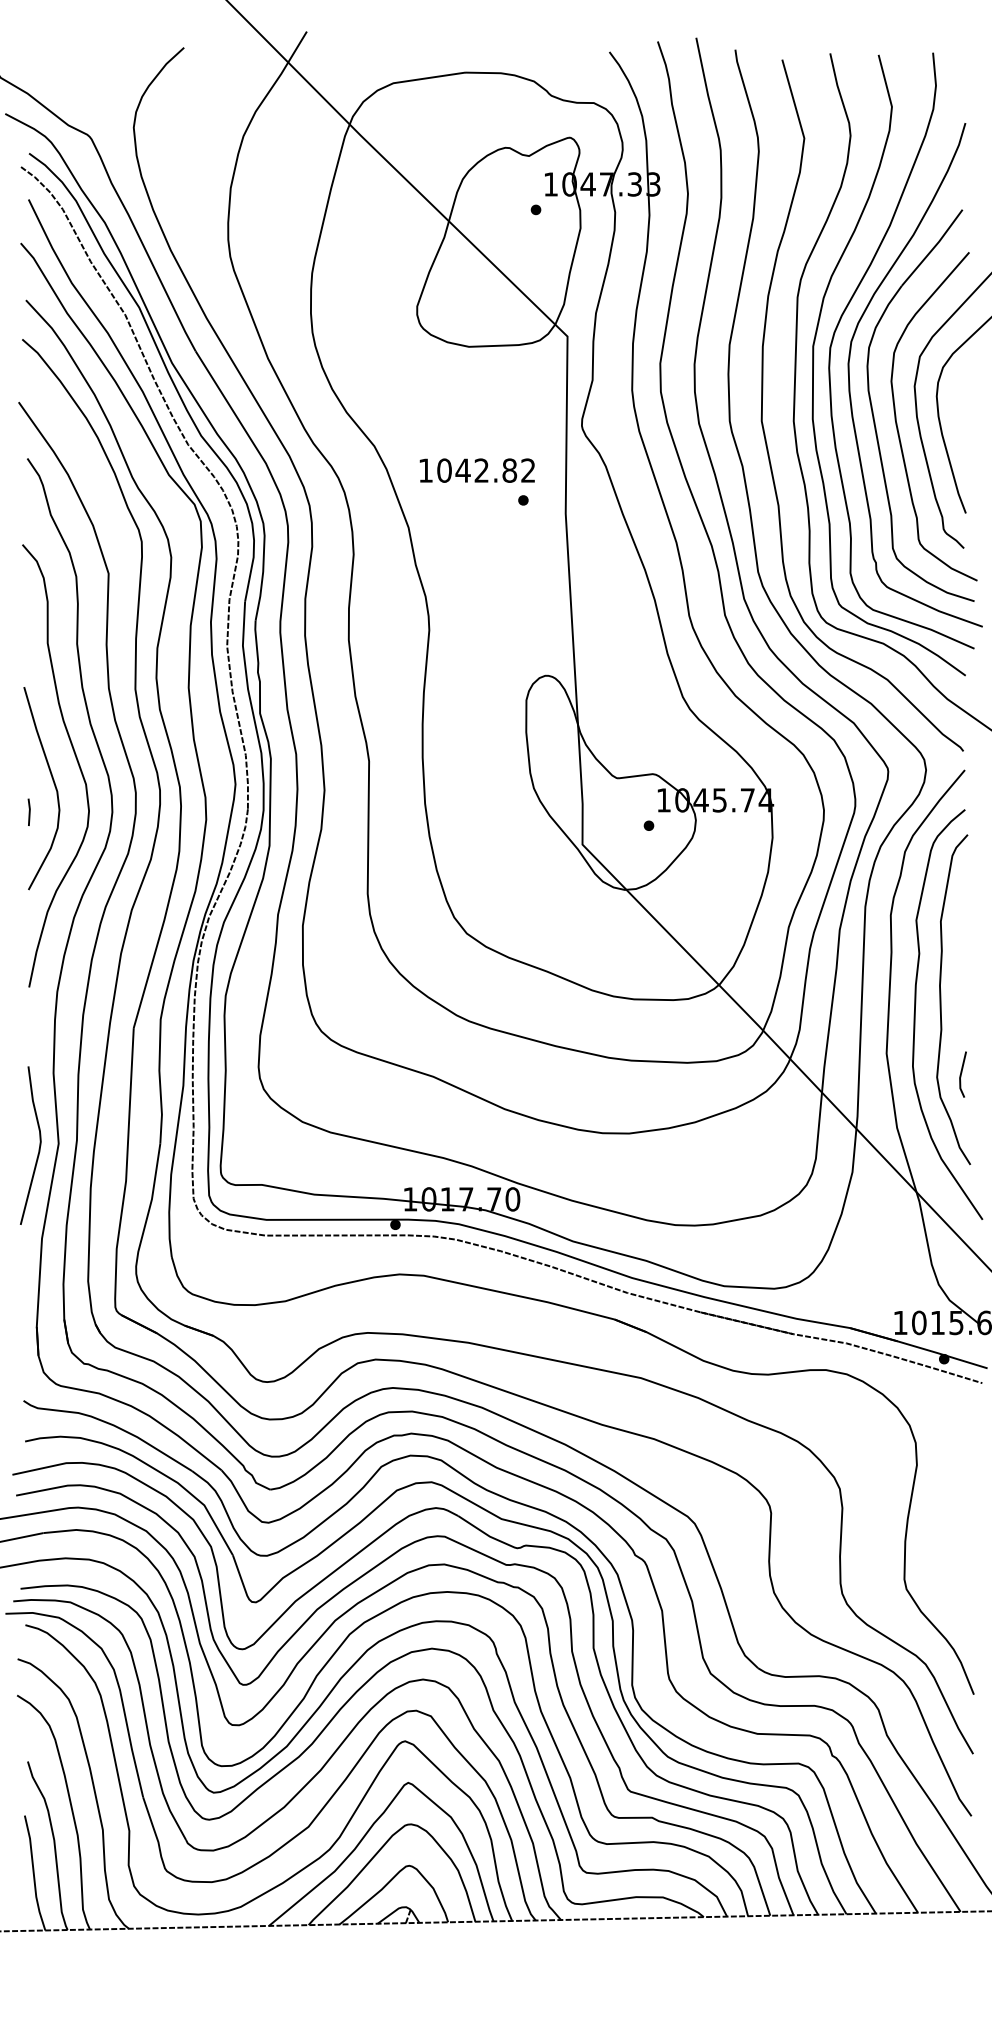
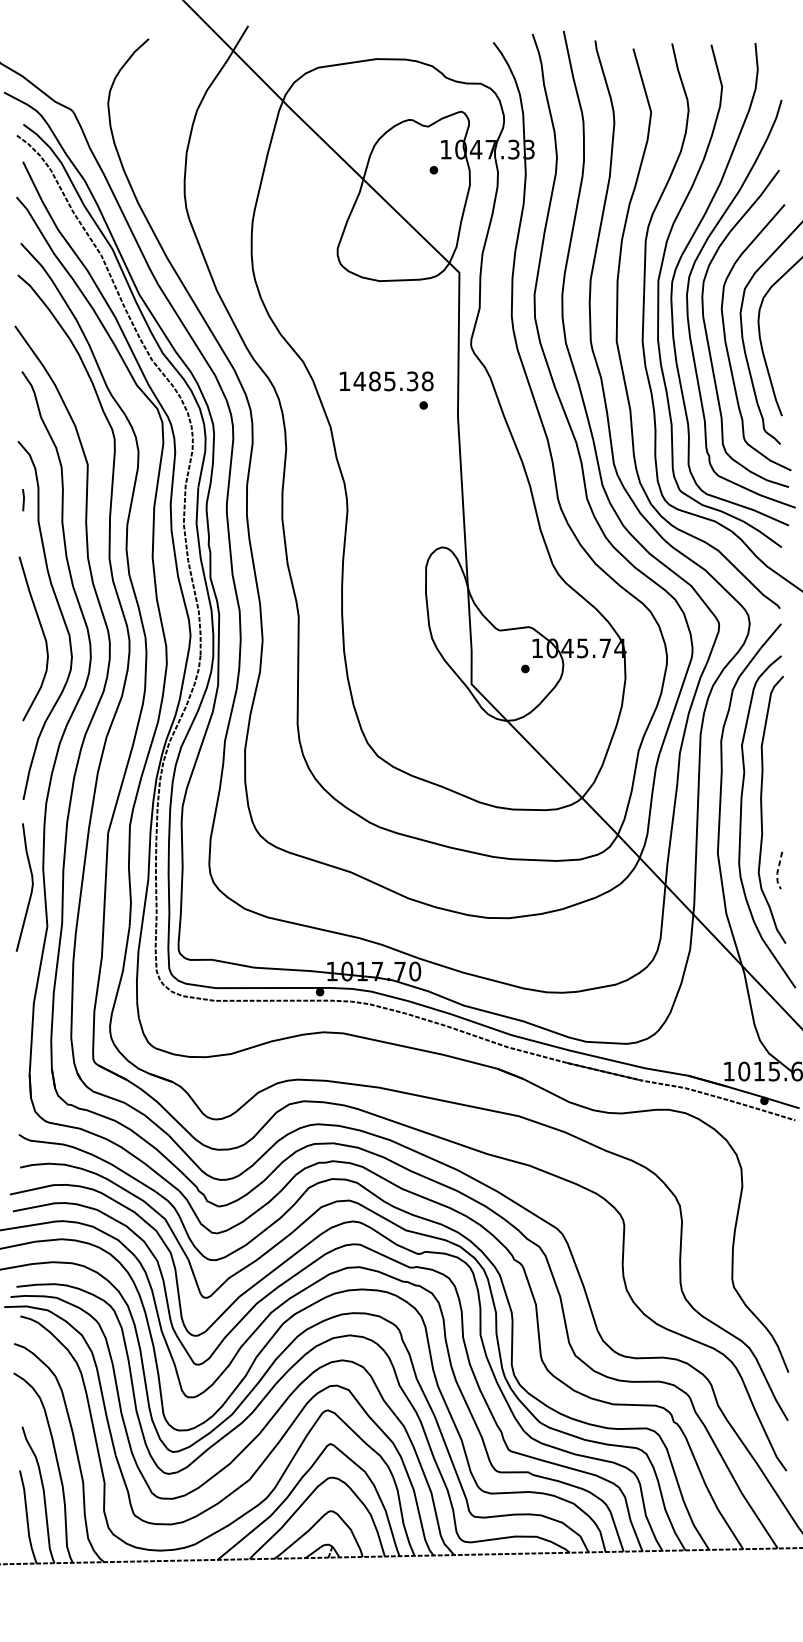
text: (485, 470) -> (392, 381), 1042.82 -> 1485.38
line: (28, 811) -> (22, 499), moved
line: (960, 1076) -> (777, 872), solid -> dashed
curve: (38, 1148) -> (31, 889), moved

